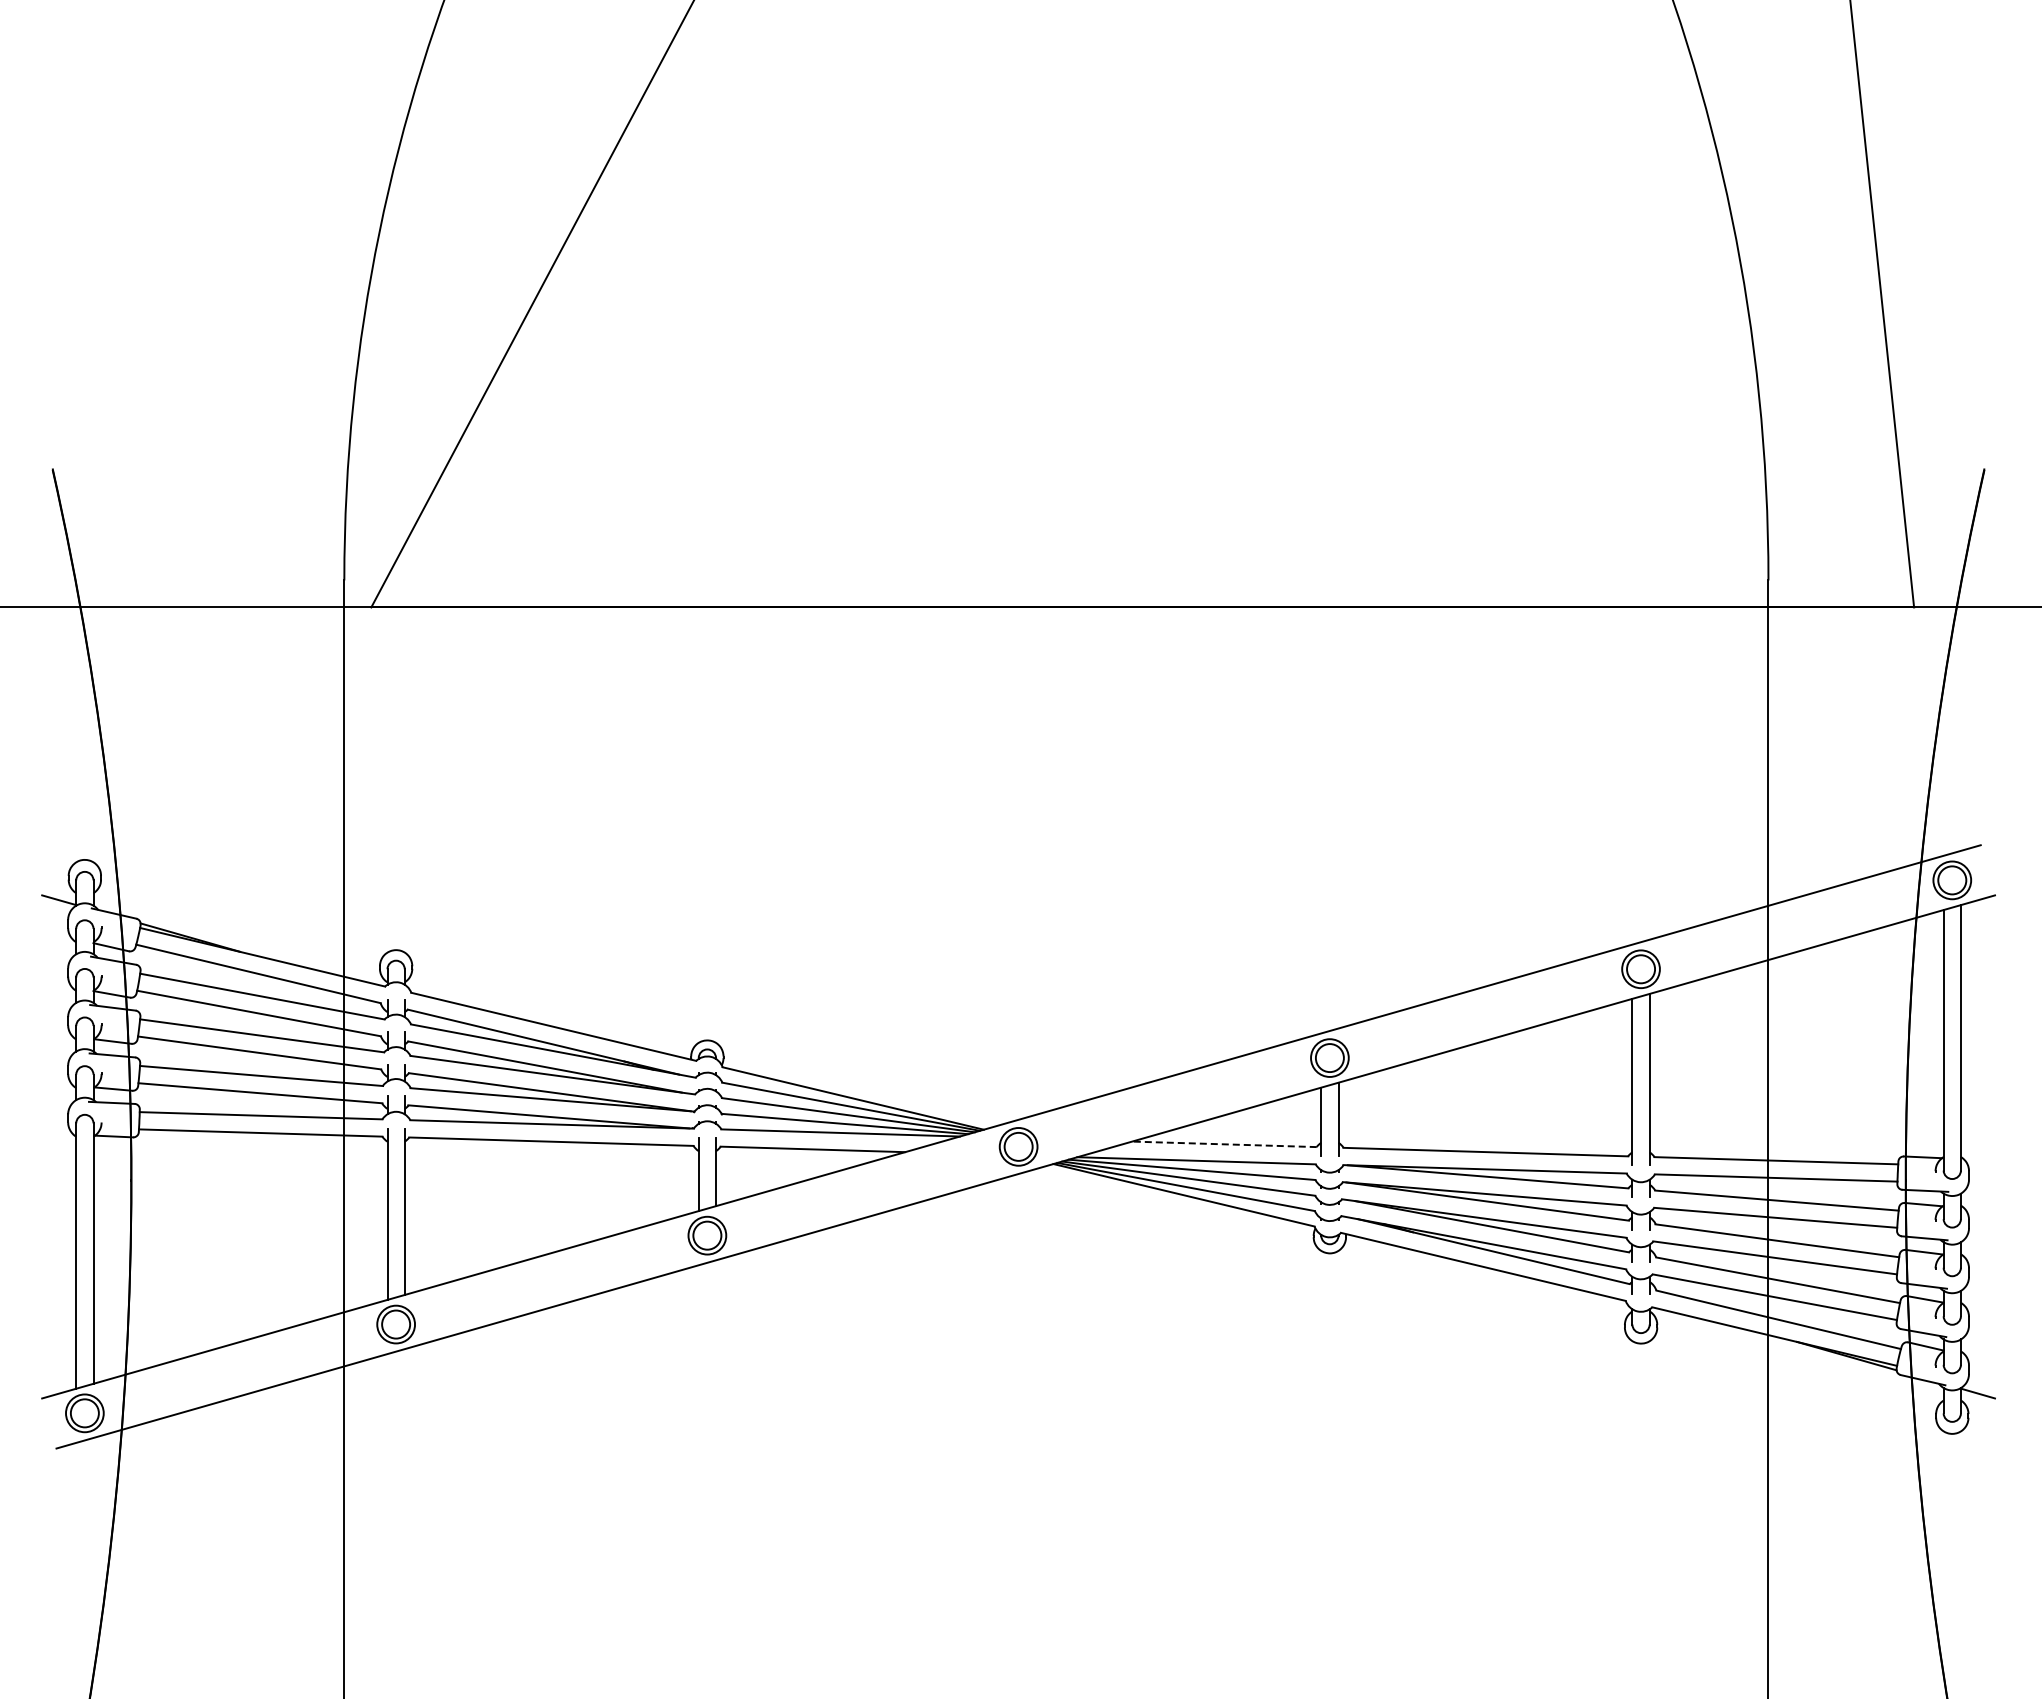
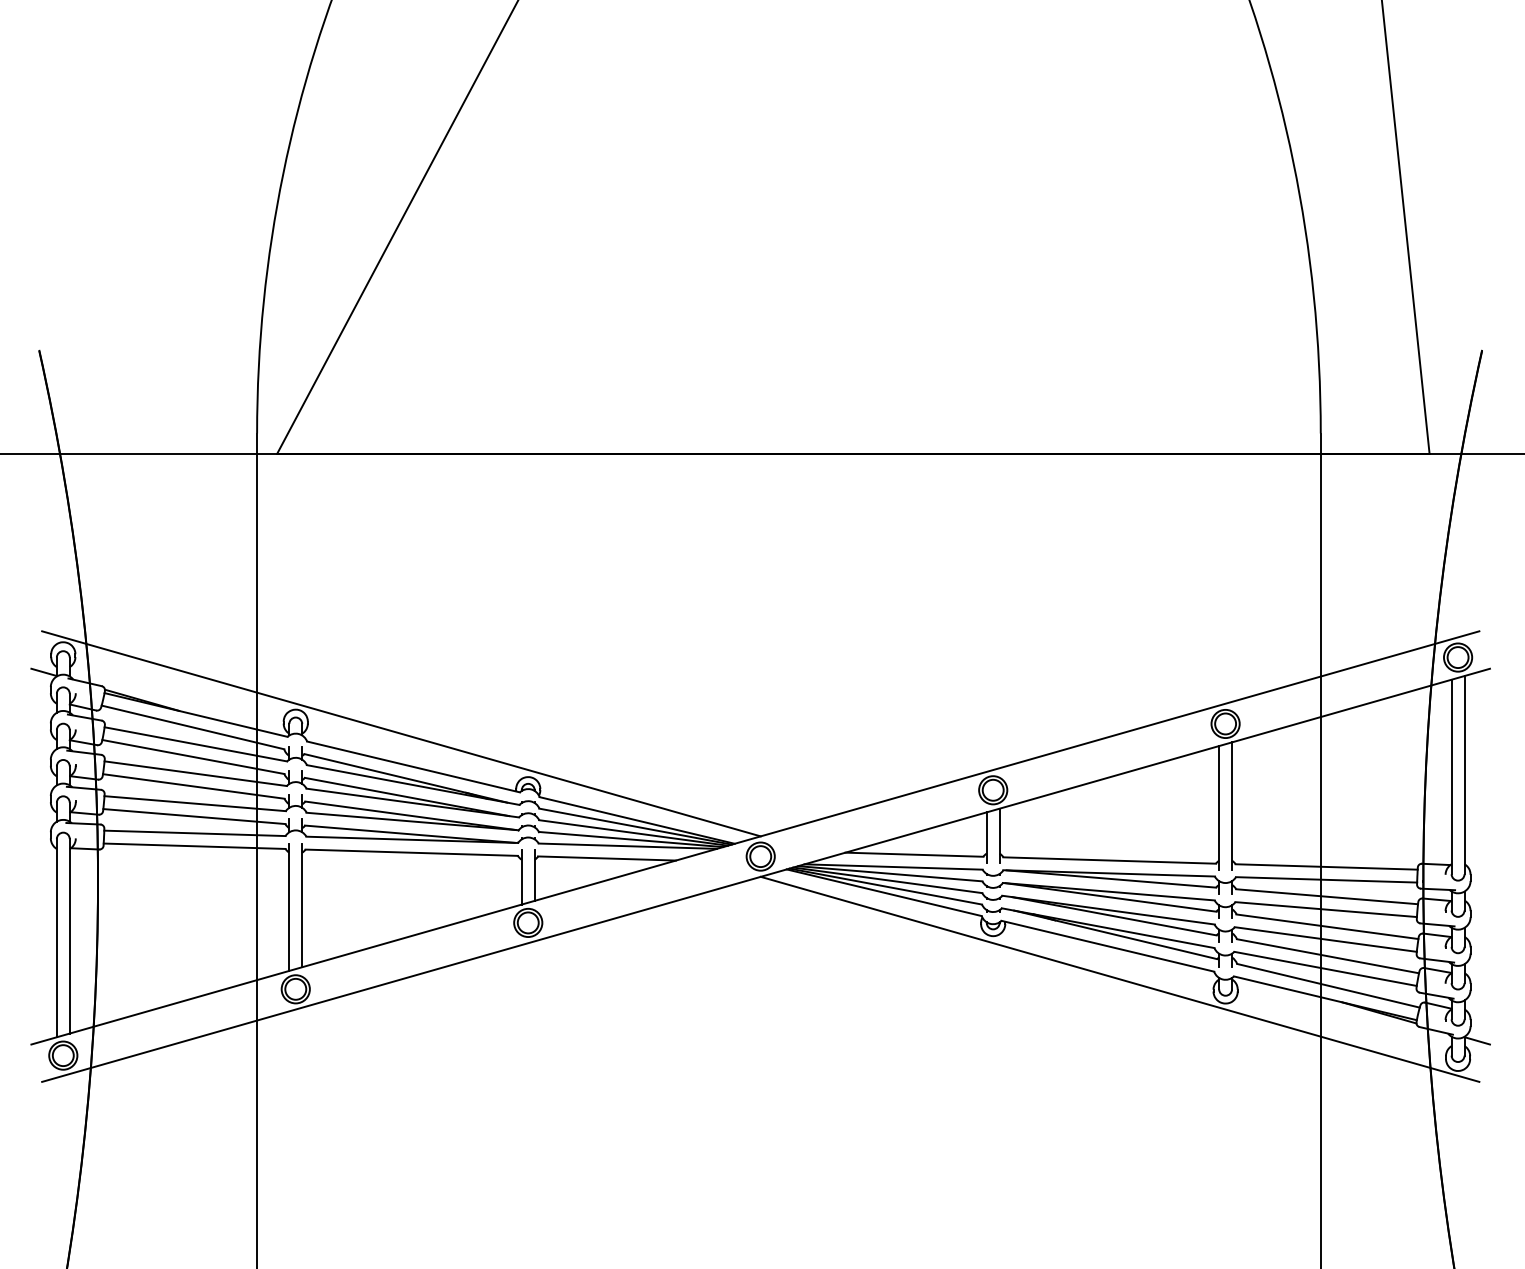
line: (537, 982) -> (401, 733), added
line: (1223, 1144) -> (913, 854), dashed -> solid
line: (1499, 1310) -> (1119, 978), added

